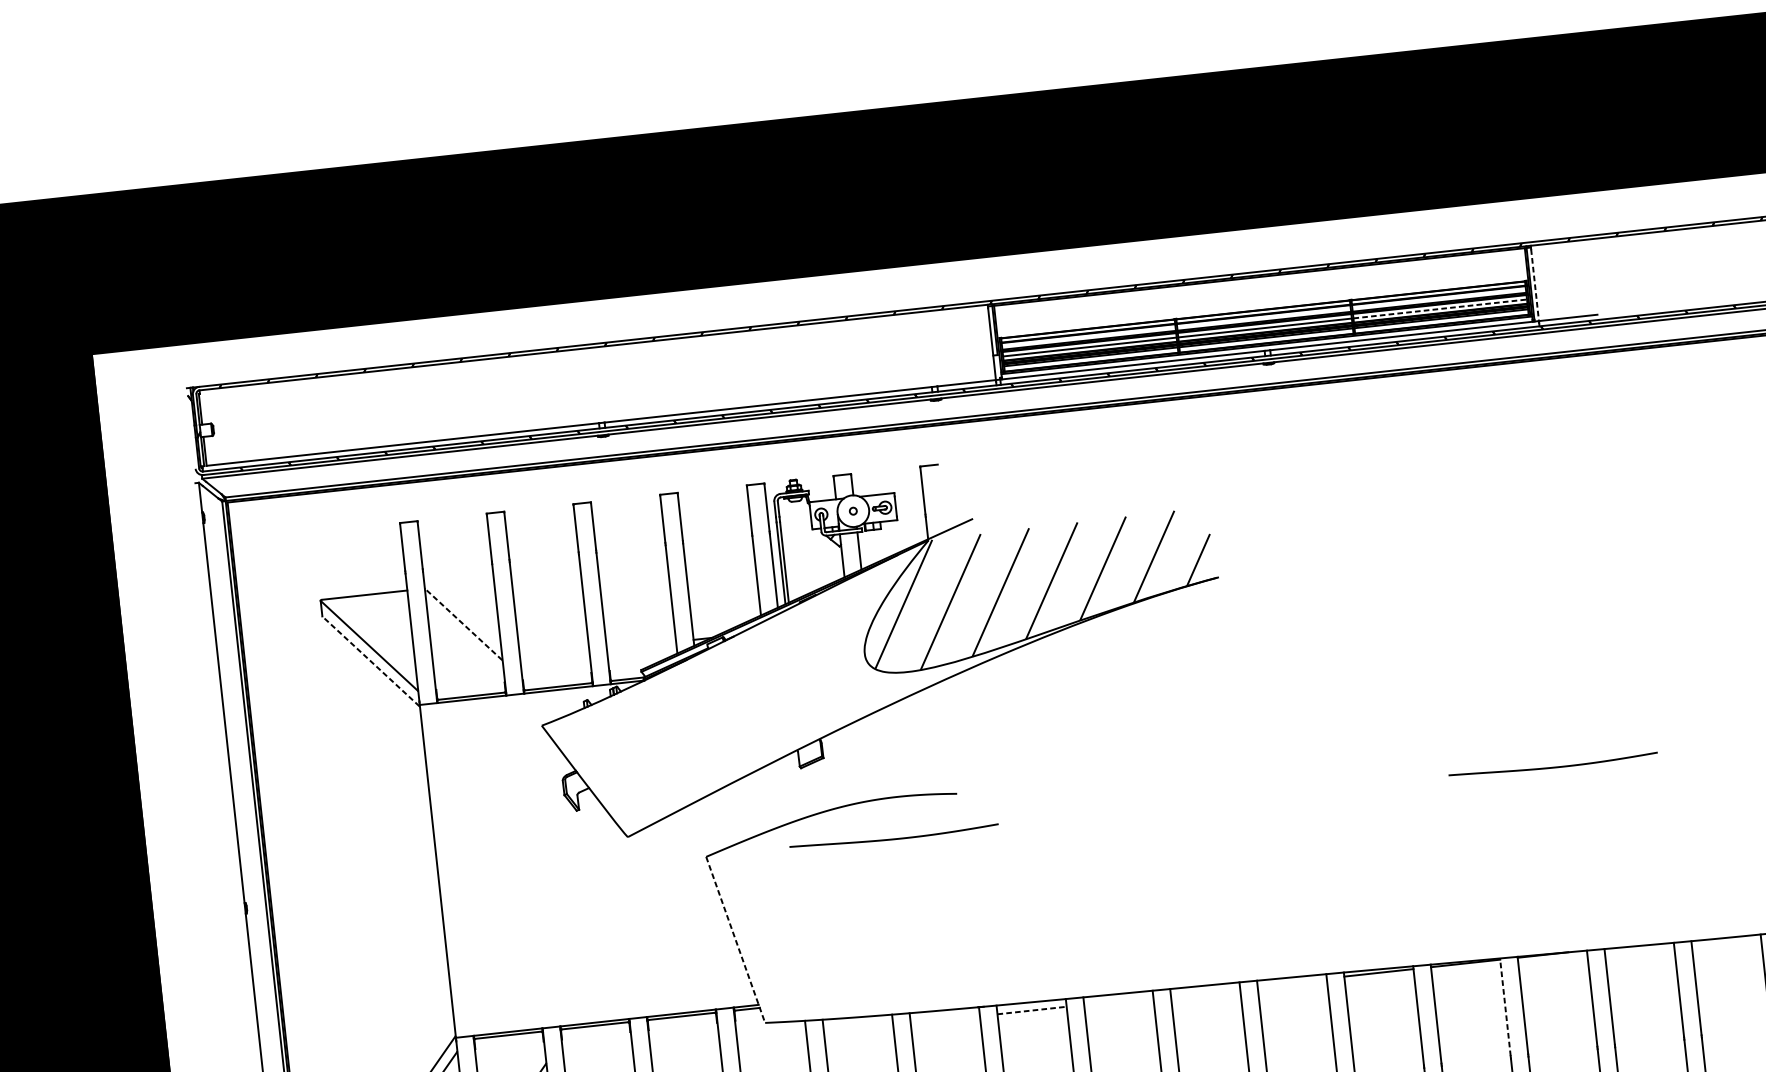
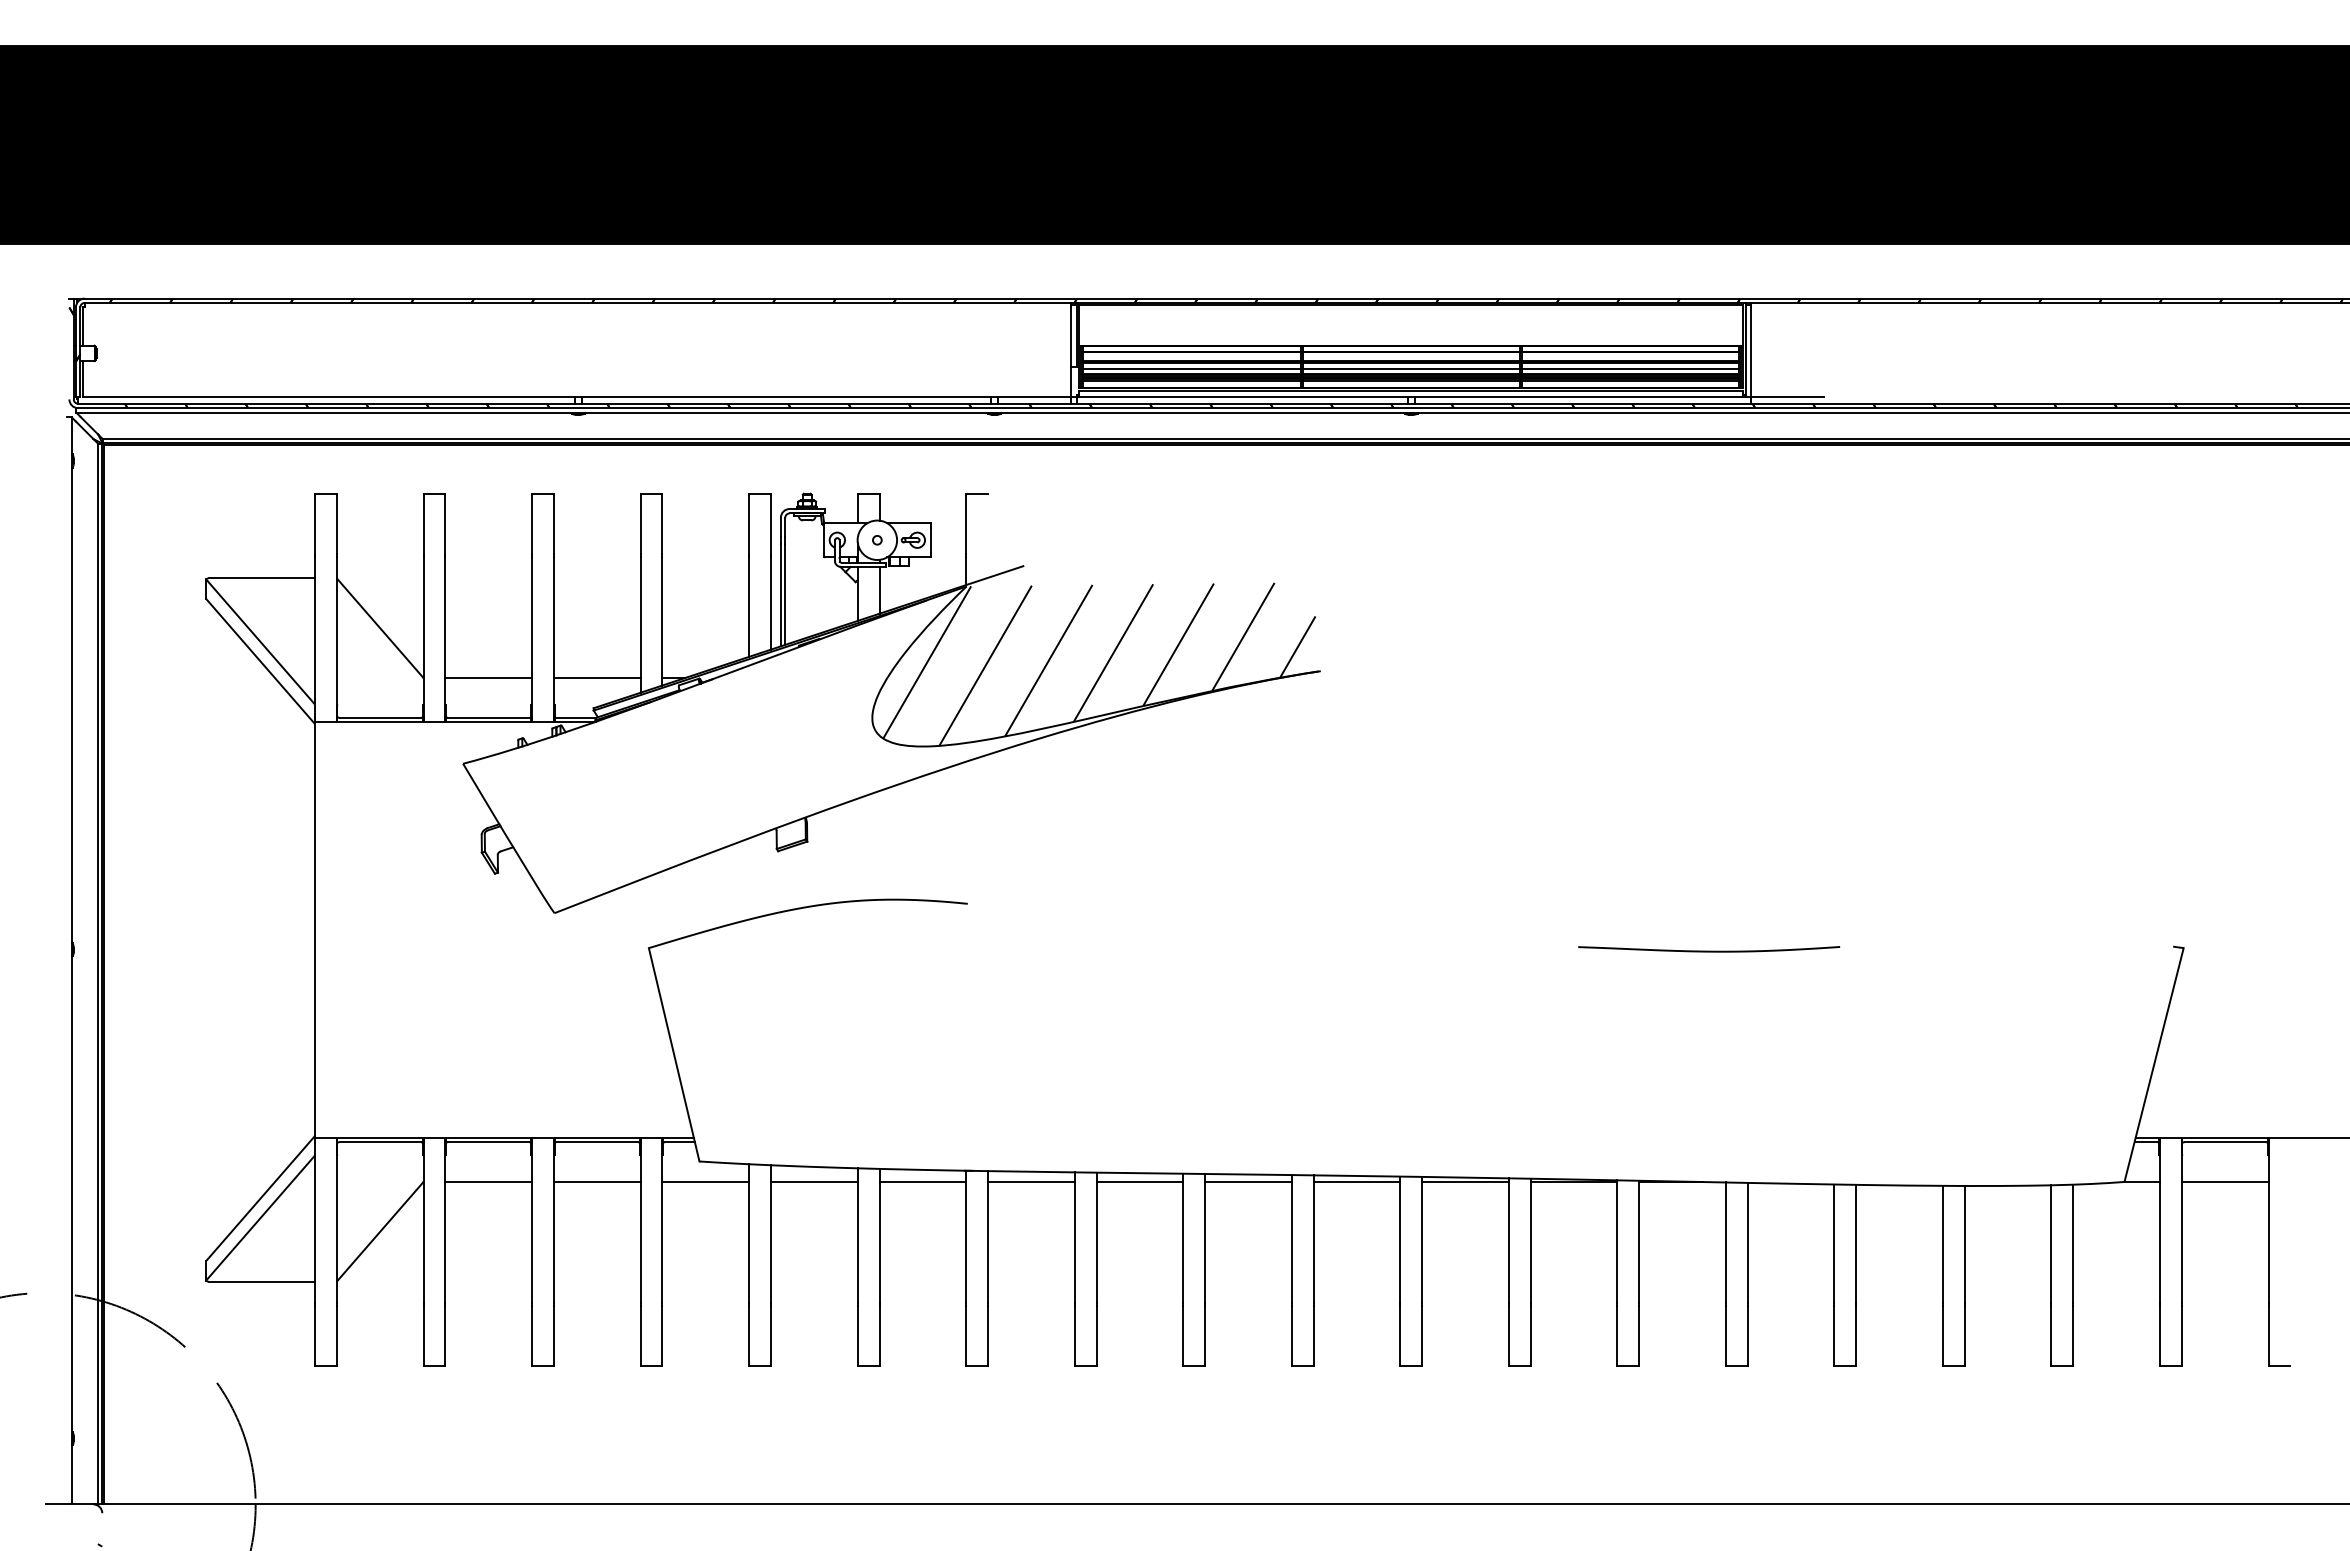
line: (1535, 285) -> (1751, 352), dashed -> solid
line: (1440, 308) -> (1630, 368), dashed -> solid
line: (463, 624) -> (379, 627), dashed -> solid
line: (640, 646) -> (596, 678), added
line: (554, 655) -> (488, 678), added
line: (370, 660) -> (260, 660), dashed -> solid
curve: (894, 838) -> (884, 950), removed
line: (735, 939) -> (674, 1054), dashed -> solid
line: (1291, 982) -> (1356, 1182), added
line: (1205, 992) -> (1248, 1182), added
line: (1118, 1001) -> (1139, 1182), added
line: (1505, 1007) -> (1617, 1241), dashed -> solid
line: (1032, 1010) -> (1031, 1182), dashed -> solid
line: (945, 1020) -> (922, 1182), added
line: (858, 1029) -> (814, 1182), added
line: (771, 1039) -> (705, 1182), added
line: (684, 1048) -> (596, 1182), added
line: (598, 1058) -> (488, 1182), added

